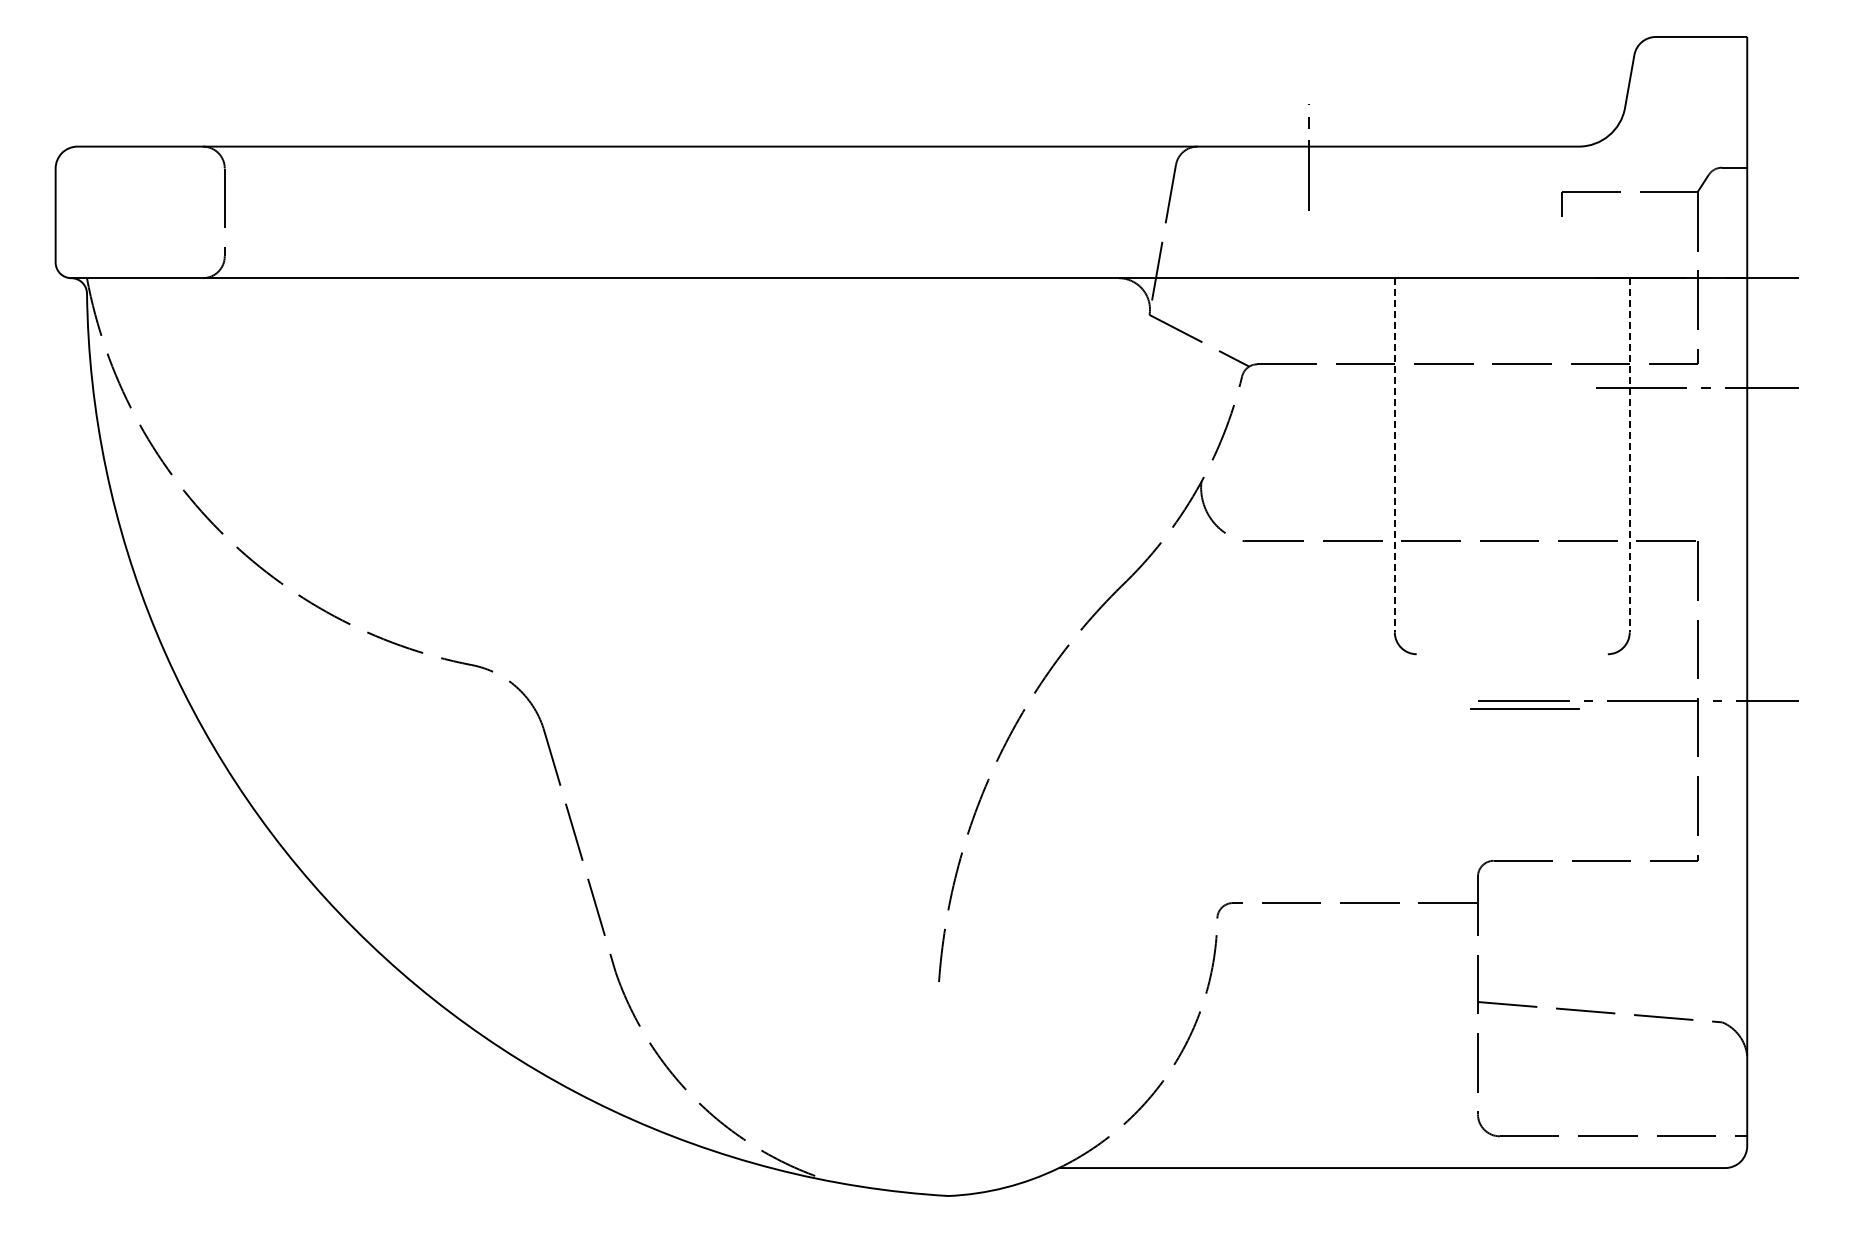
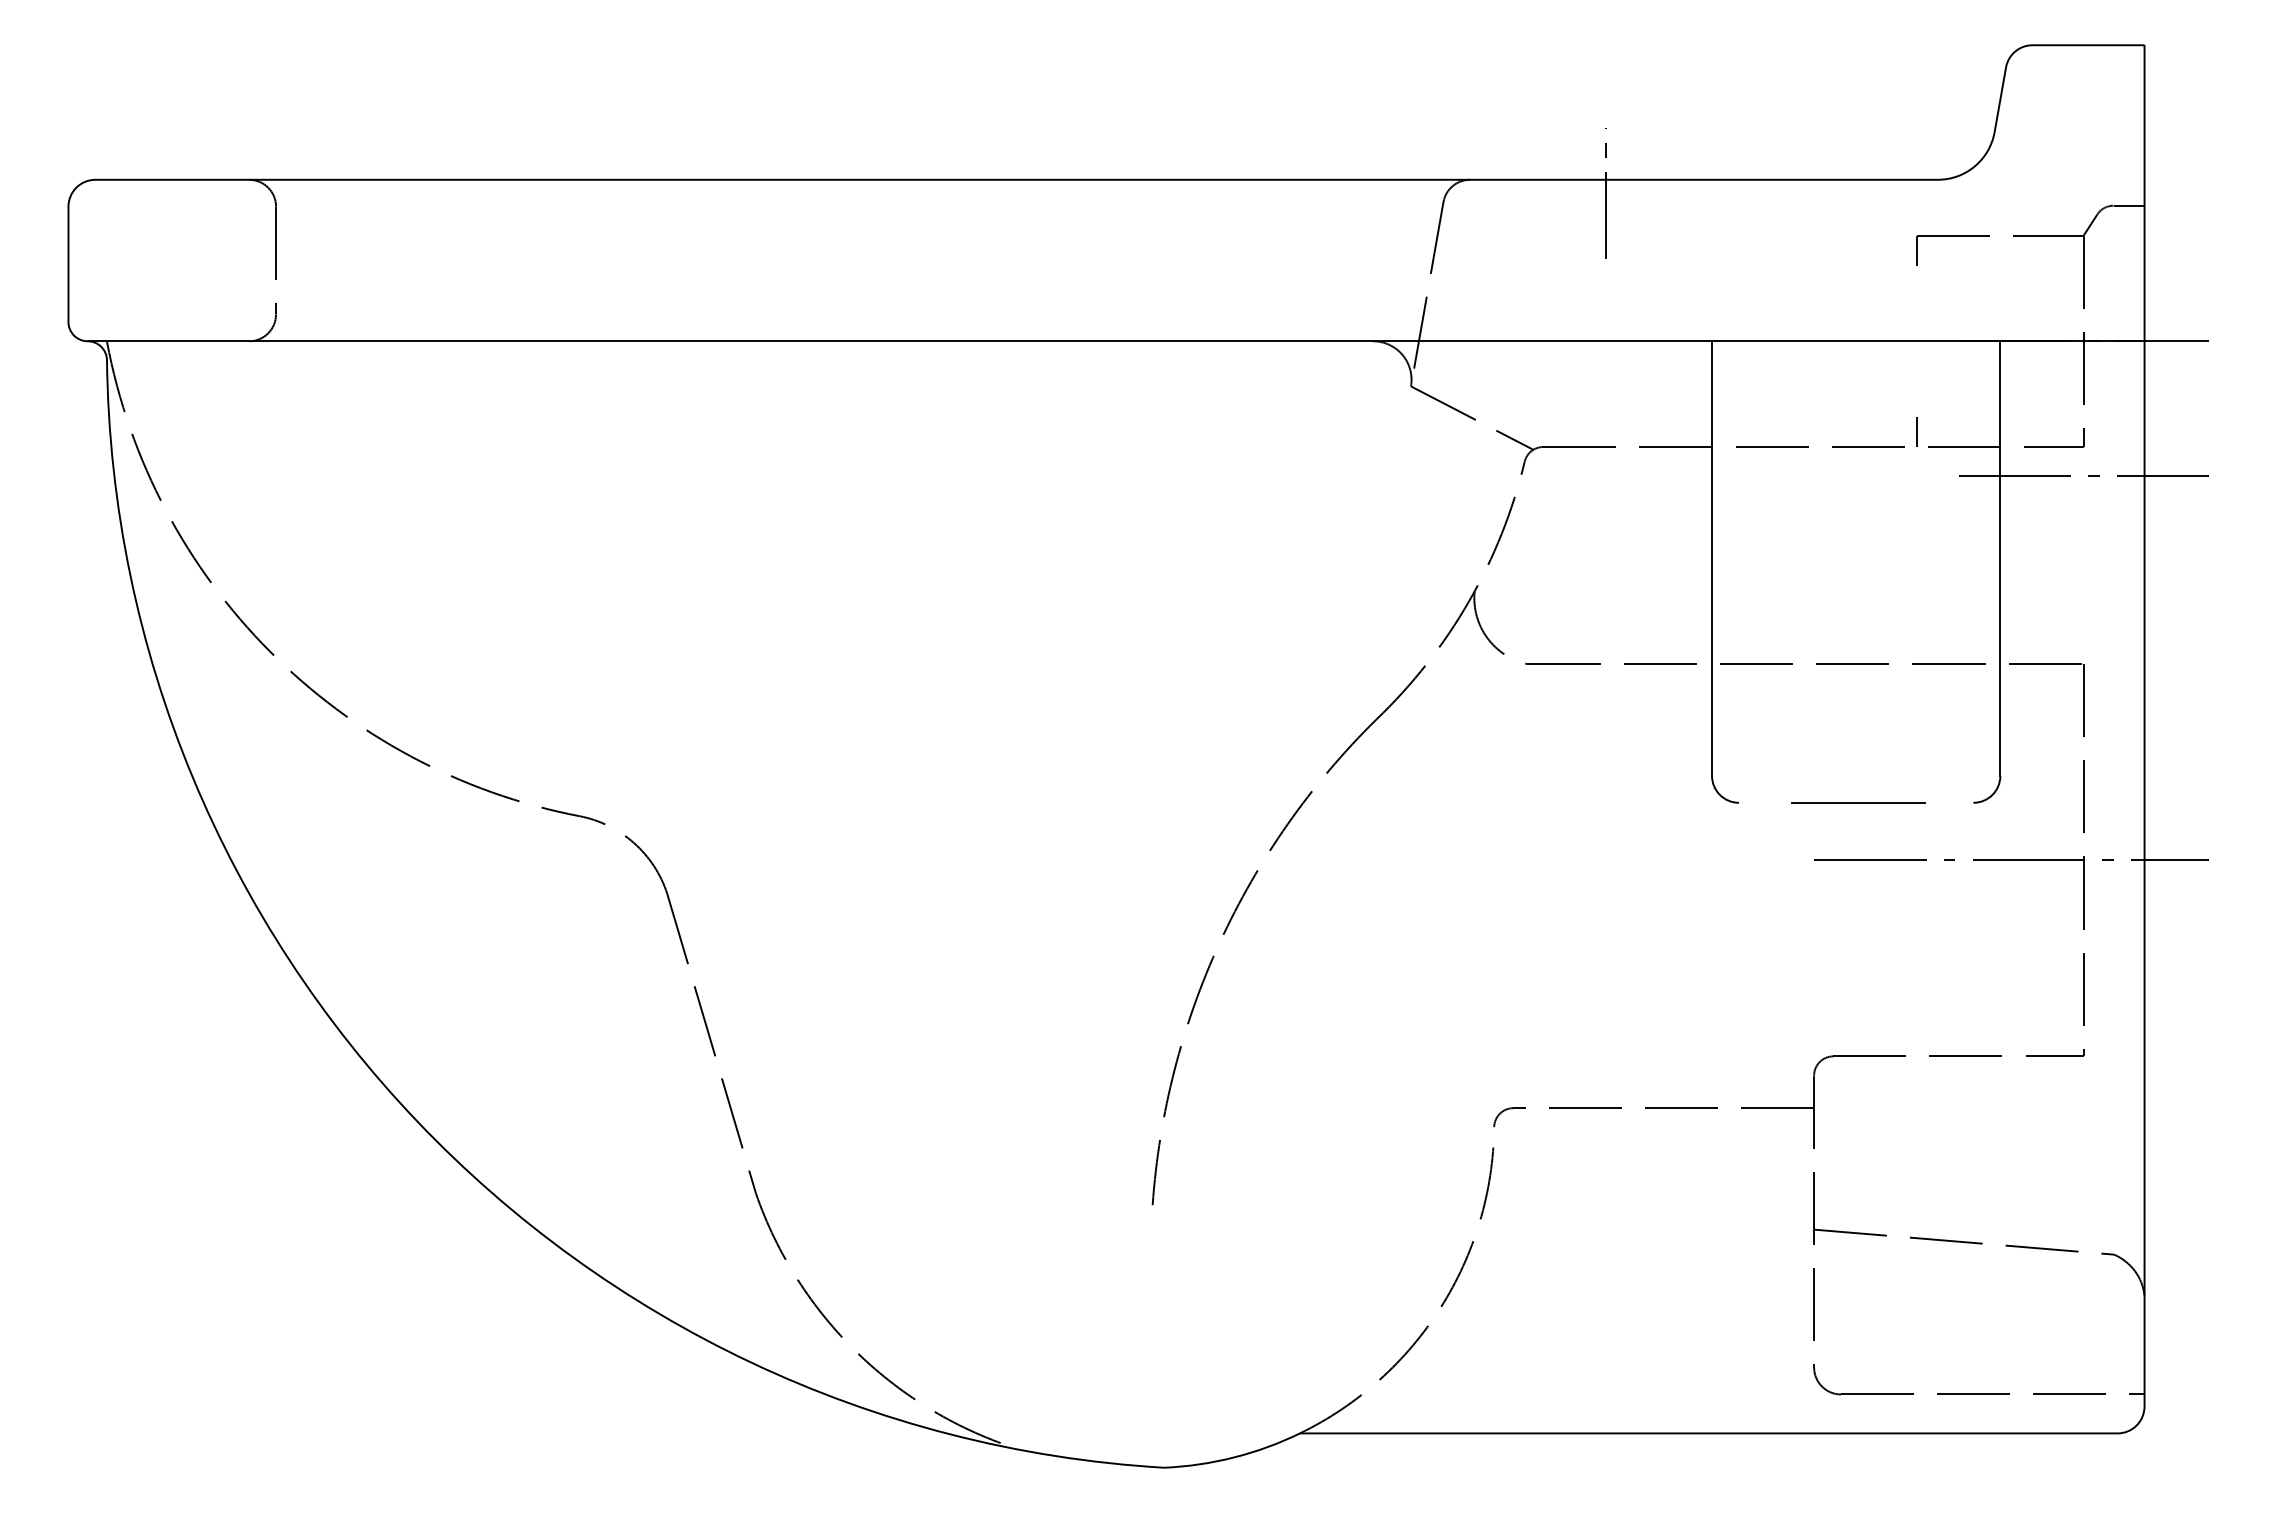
line: (1561, 352) -> (1916, 432), added
line: (1394, 455) -> (1711, 558), dashed -> solid
line: (1629, 455) -> (2000, 558), dashed -> solid
line: (1524, 708) -> (1857, 801), moved

